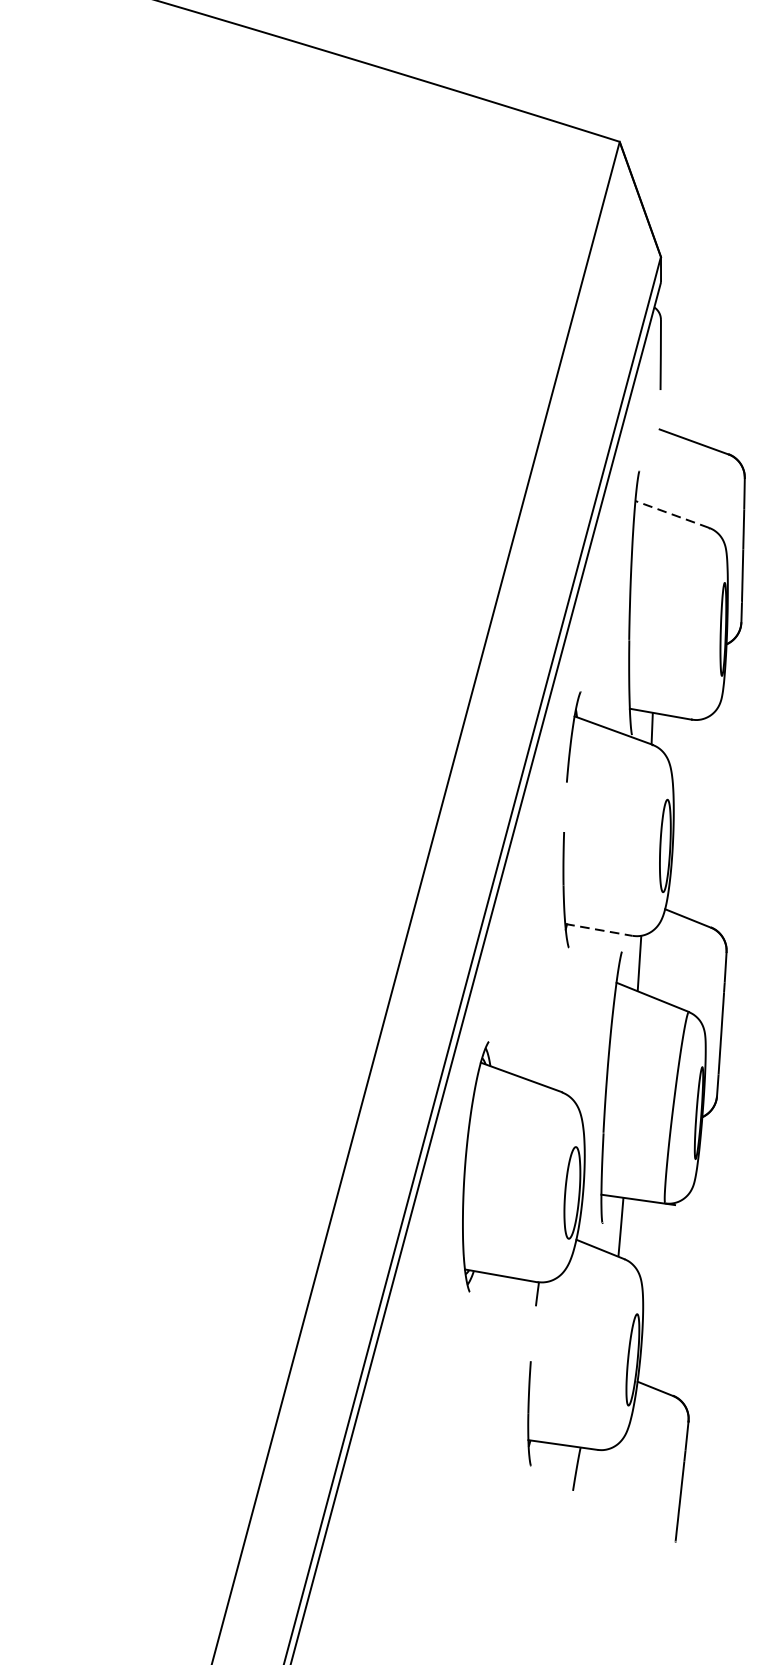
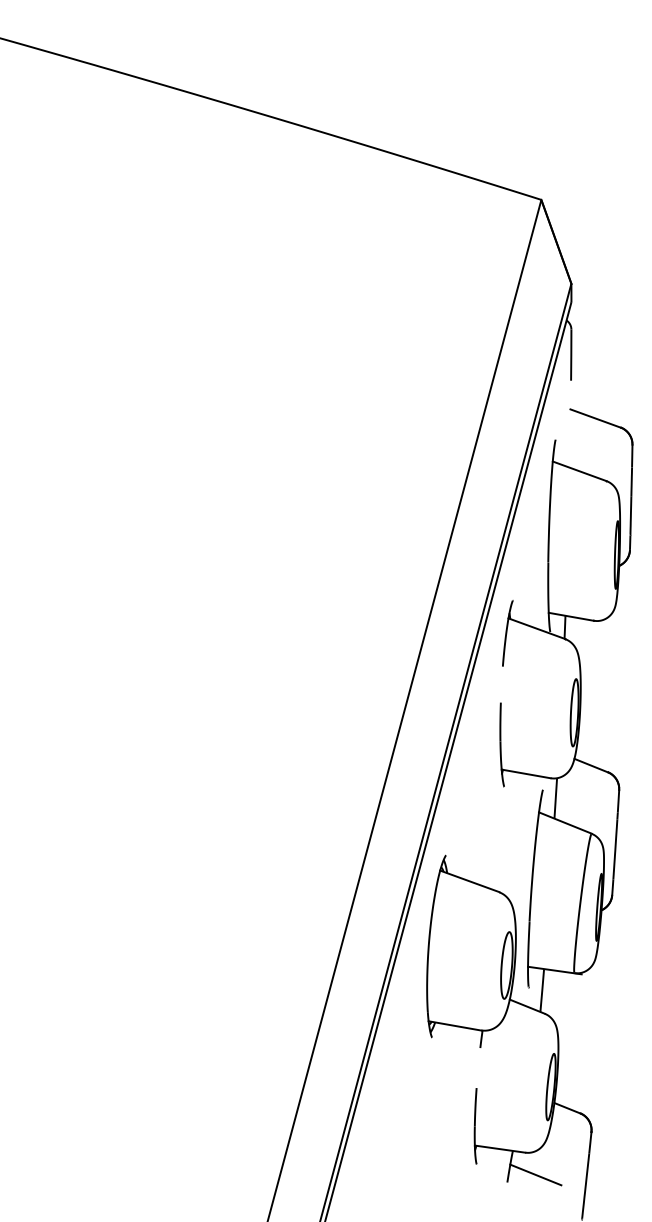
line: (672, 514) -> (579, 471), dashed -> solid
line: (599, 929) -> (526, 773), dashed -> solid
line: (611, 1479) -> (535, 1174), added

